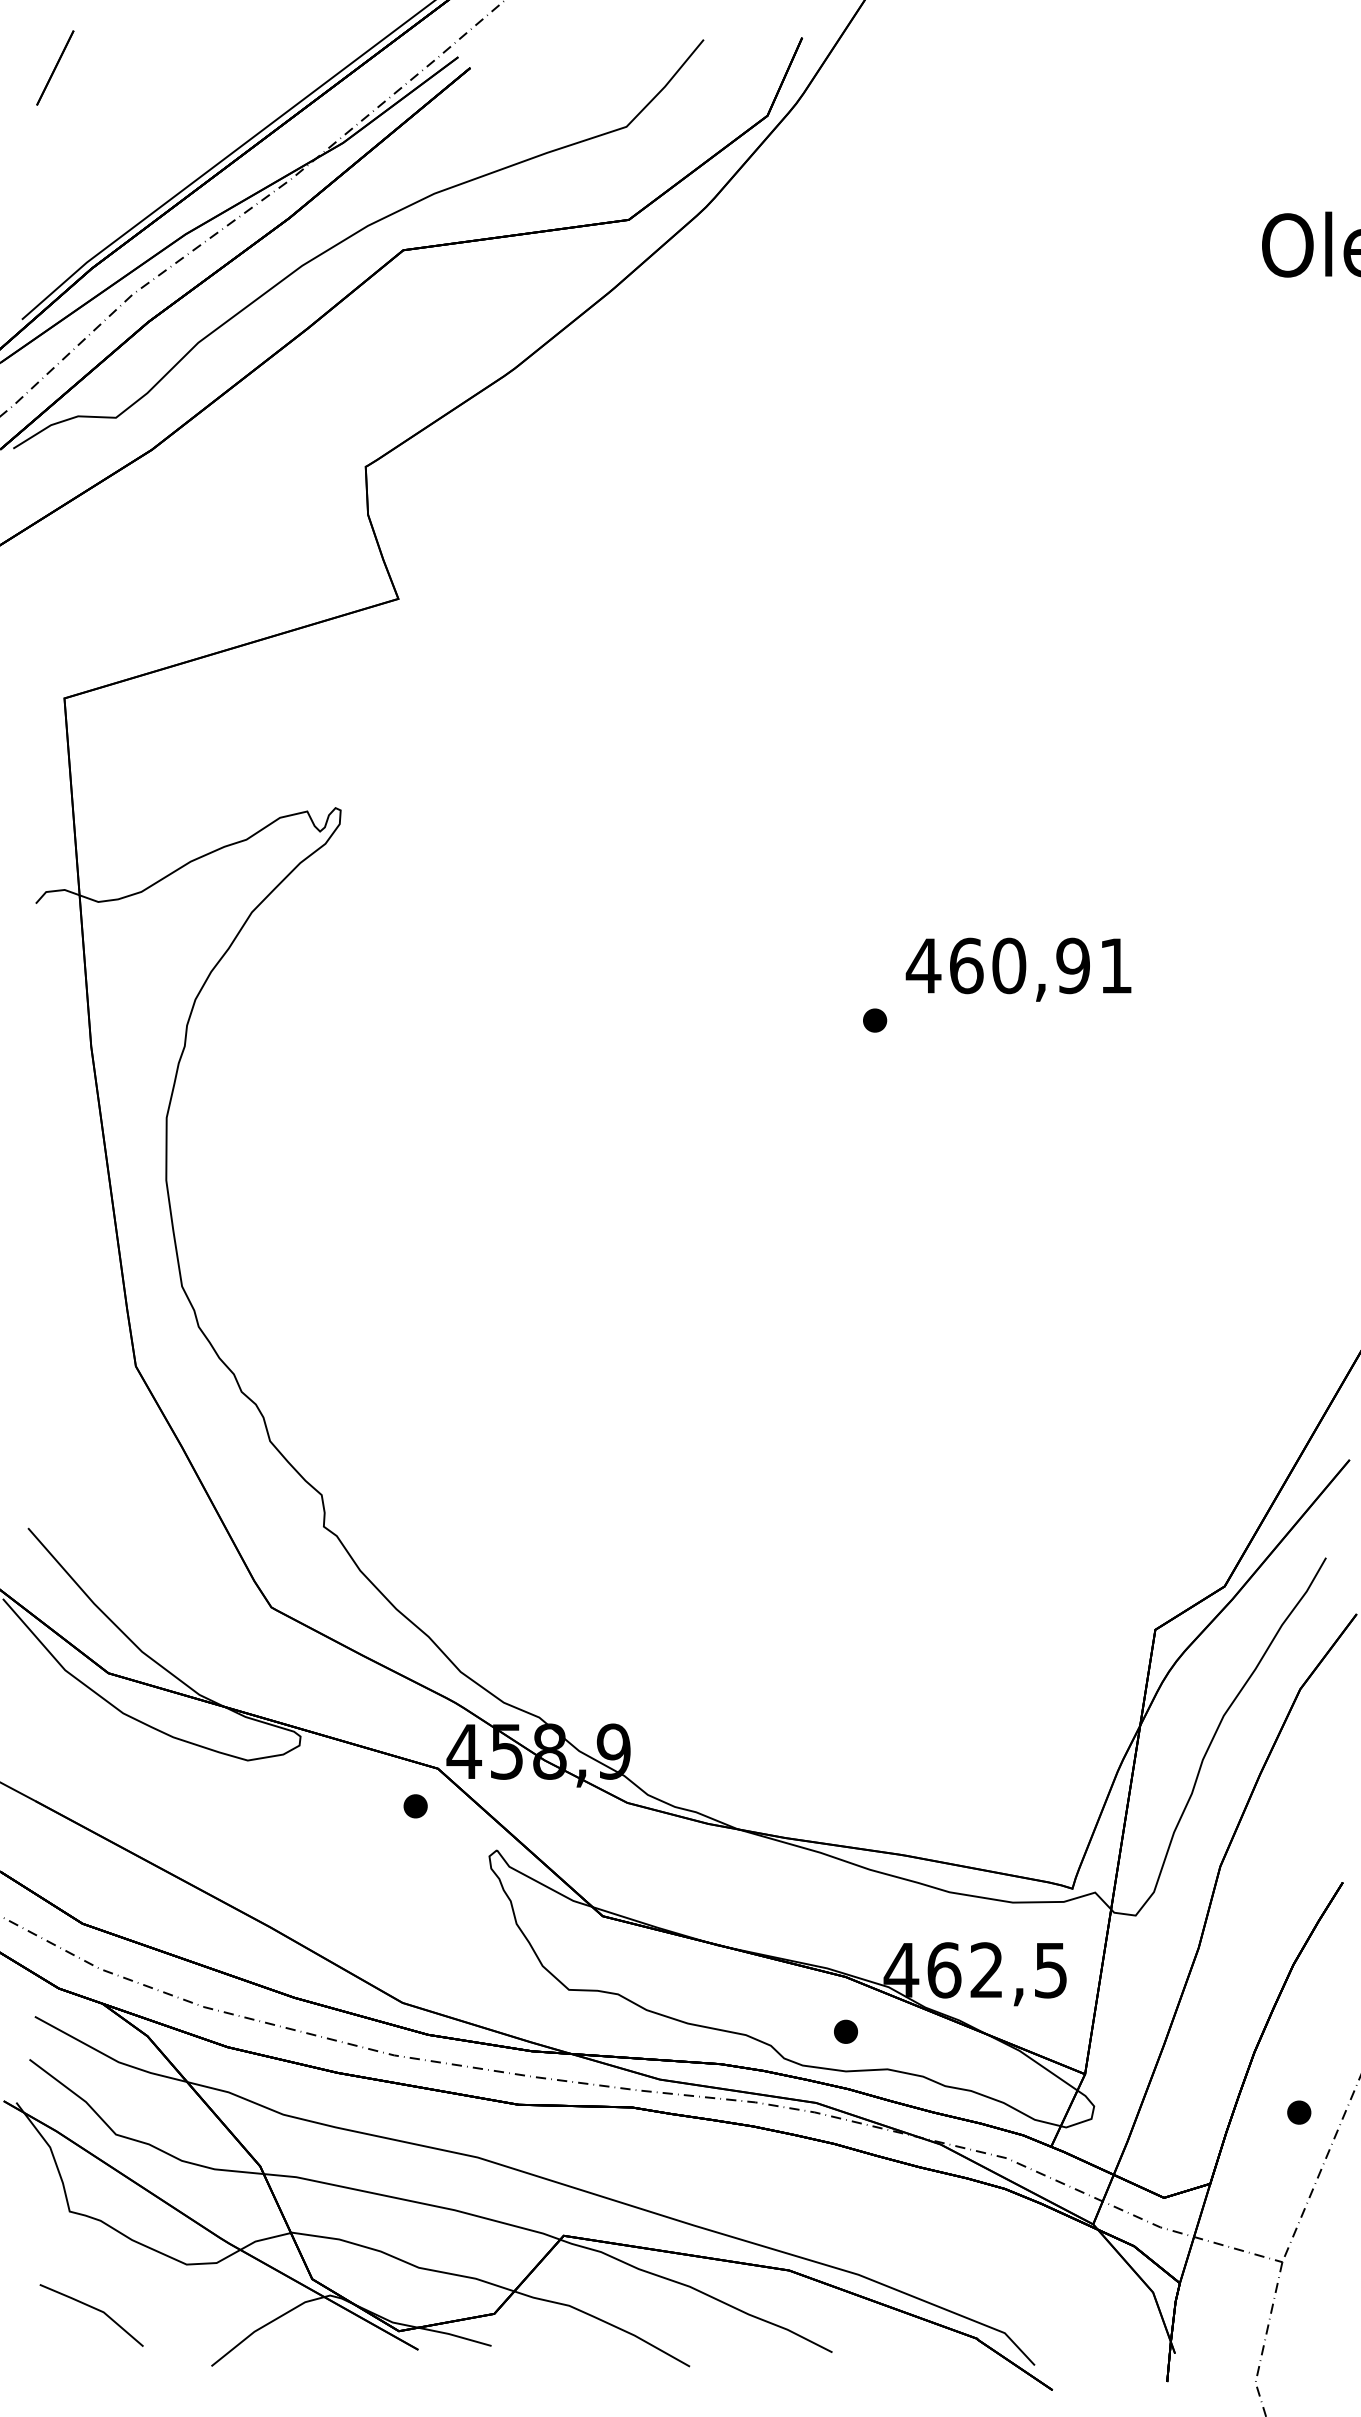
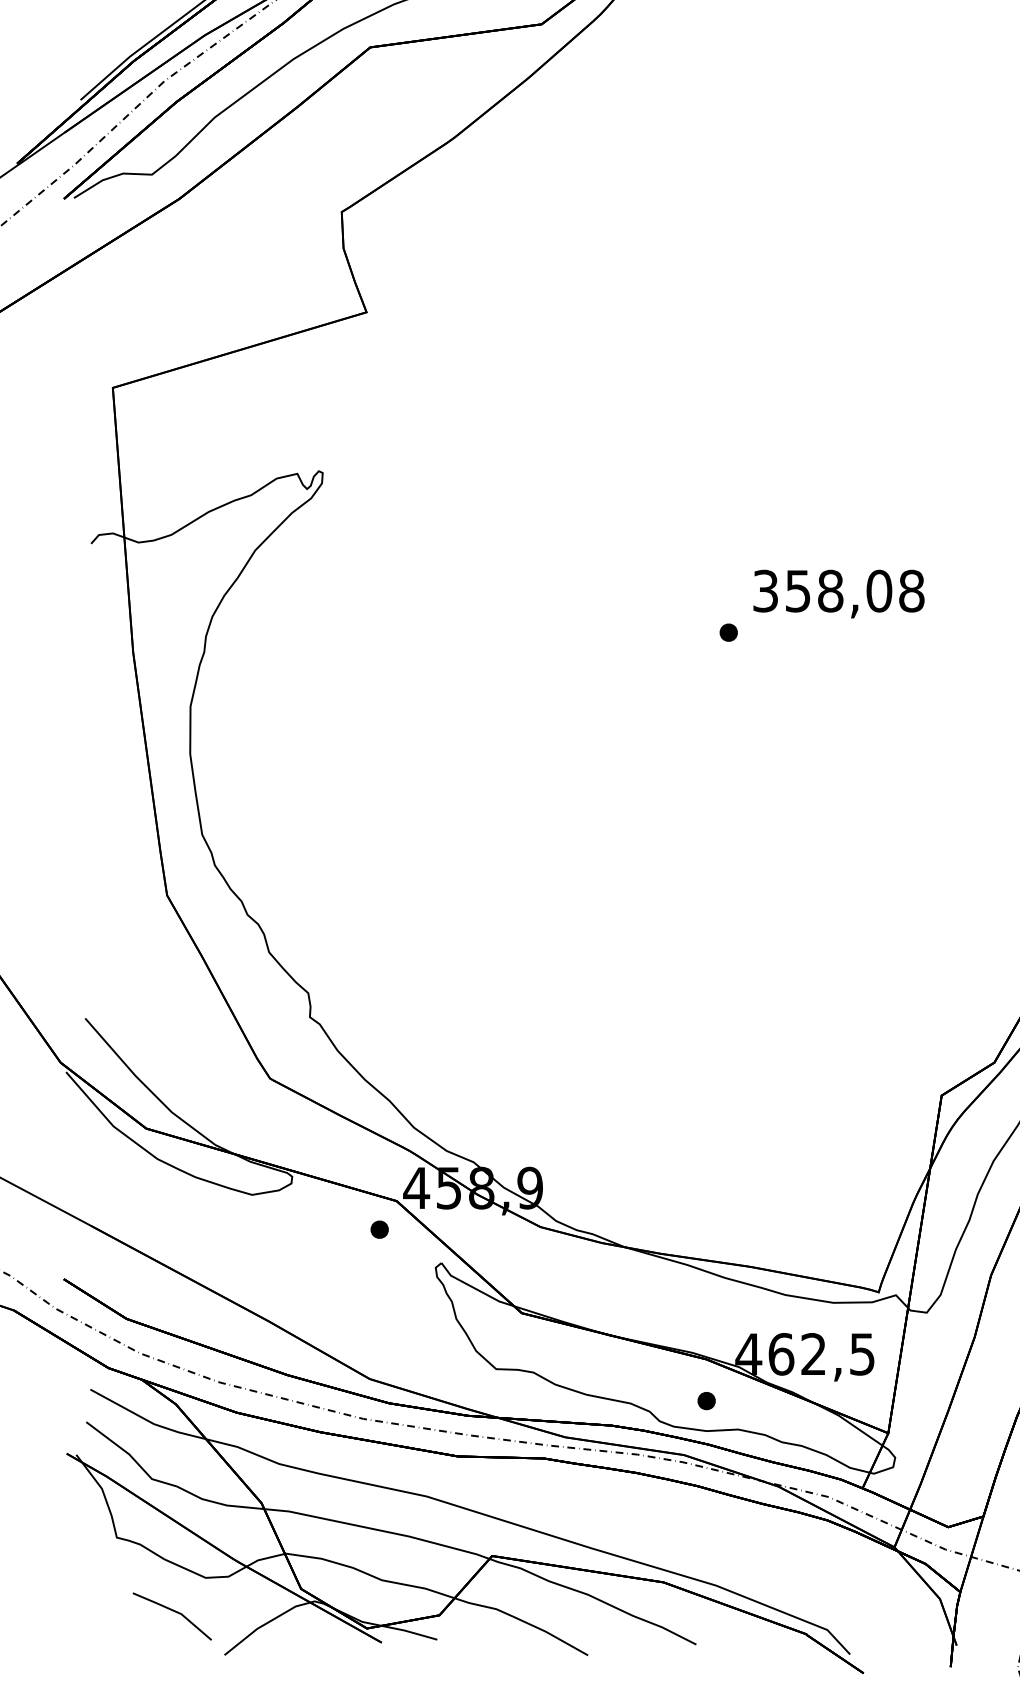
text: (1018, 965) -> (837, 590), 460,91 -> 358,08
line: (94, 2309) -> (174, 1612), moved

